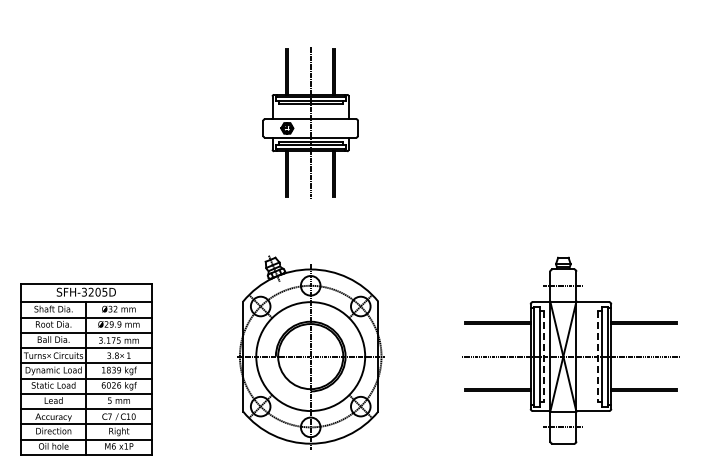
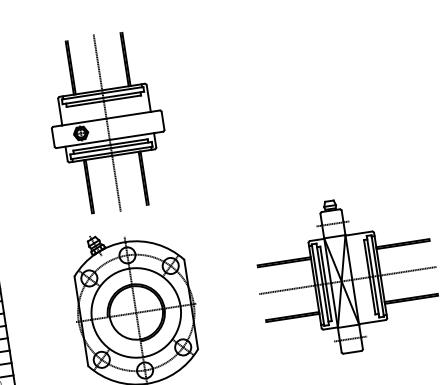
part: (310, 122) -> (106, 122), size x1.43
line: (544, 356) -> (326, 283), dashed -> solid
line: (597, 356) -> (369, 277), dashed -> solid

